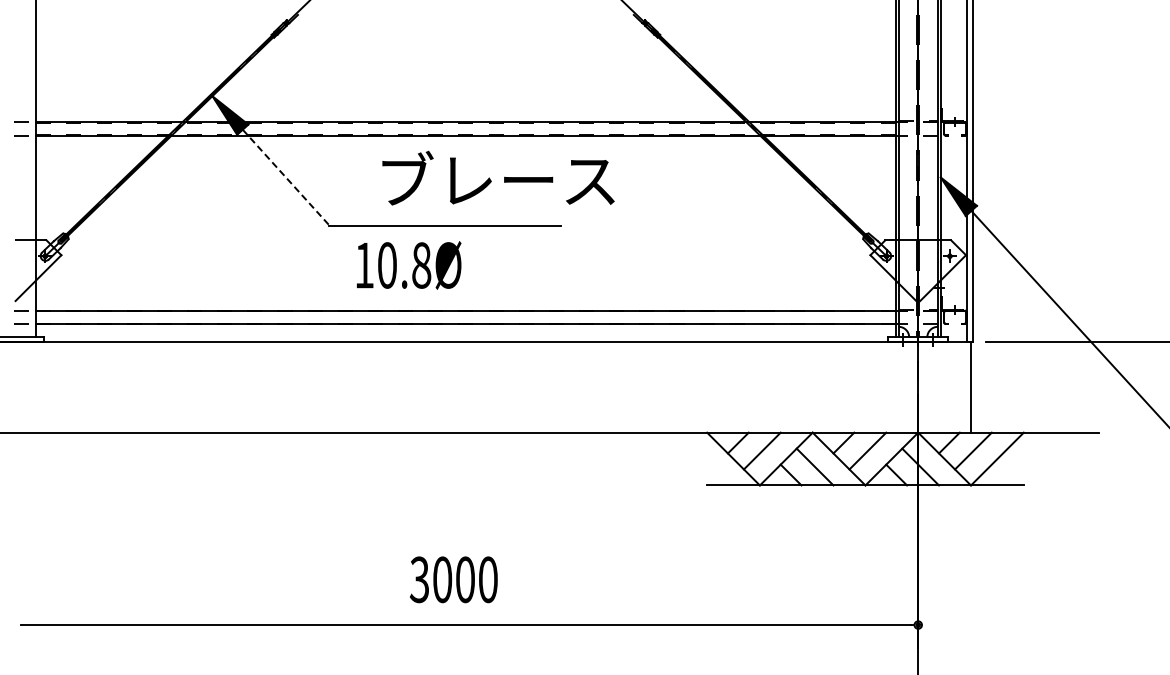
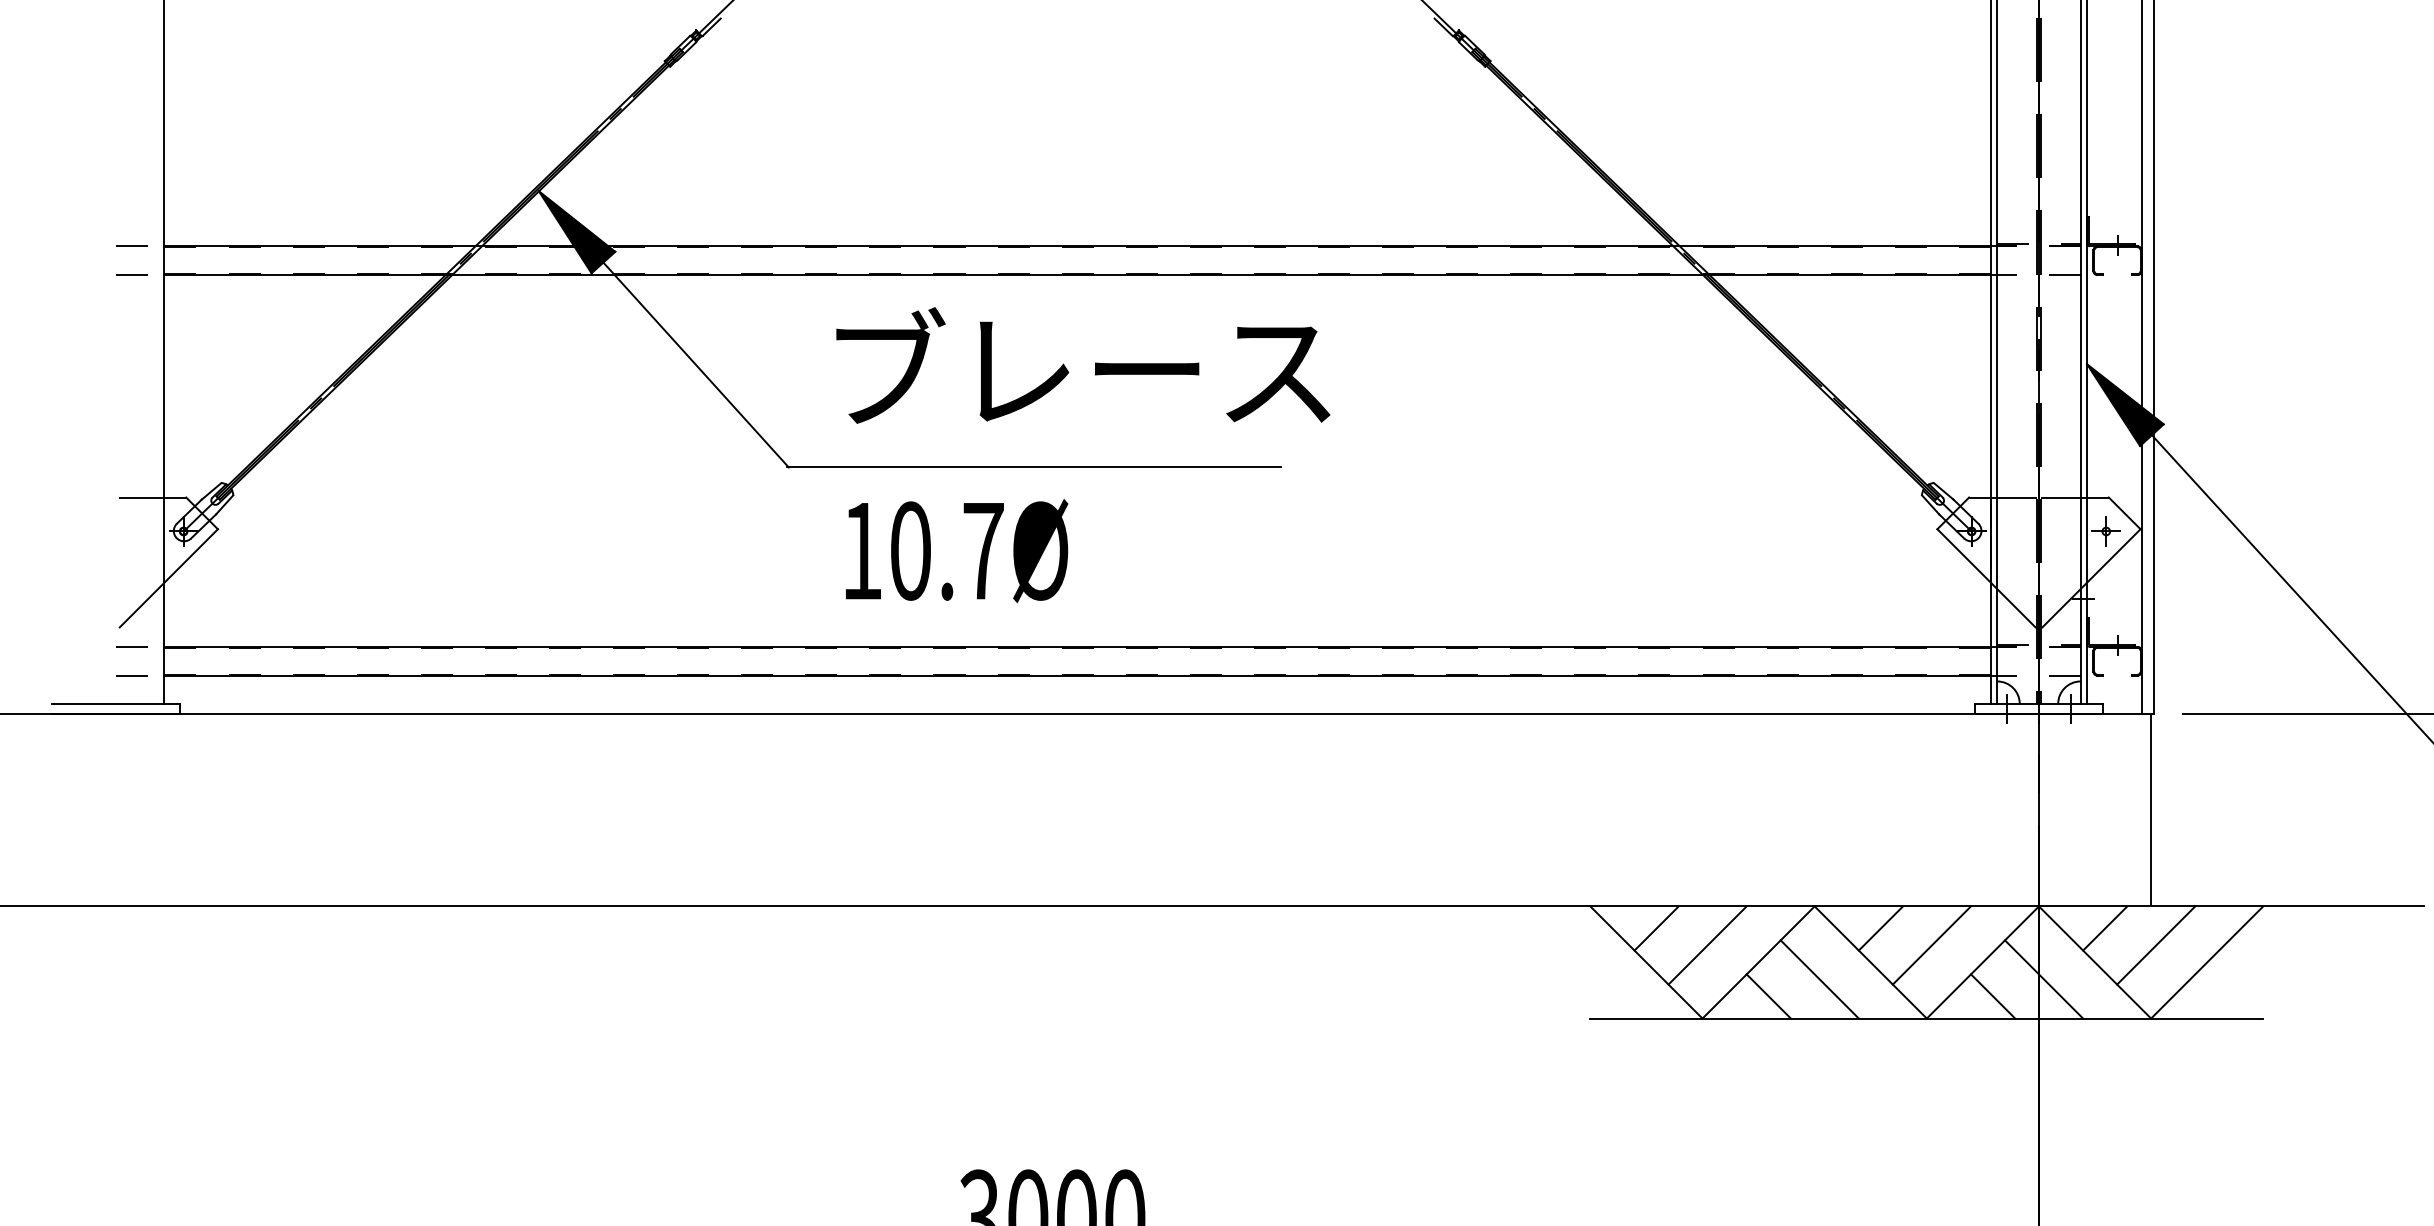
text: (498, 177) -> (1083, 364), moved
line: (286, 178) -> (696, 366), dashed -> solid
text: (421, 265) -> (983, 551), 10.8Ø -> 10.7Ø

